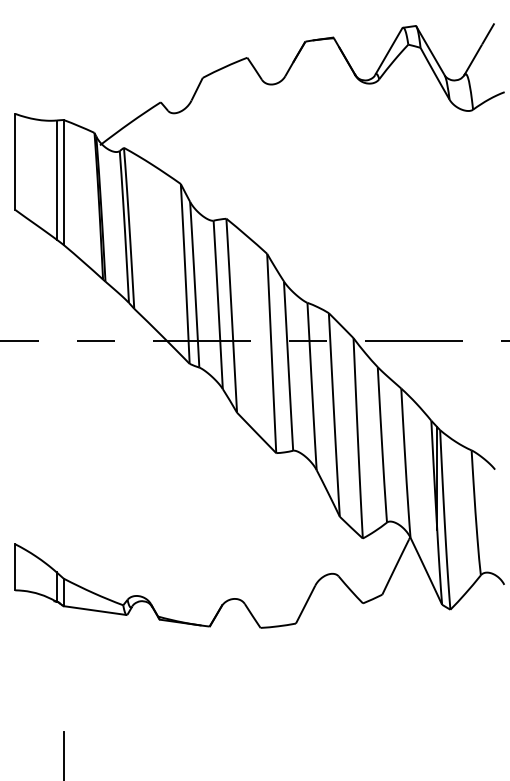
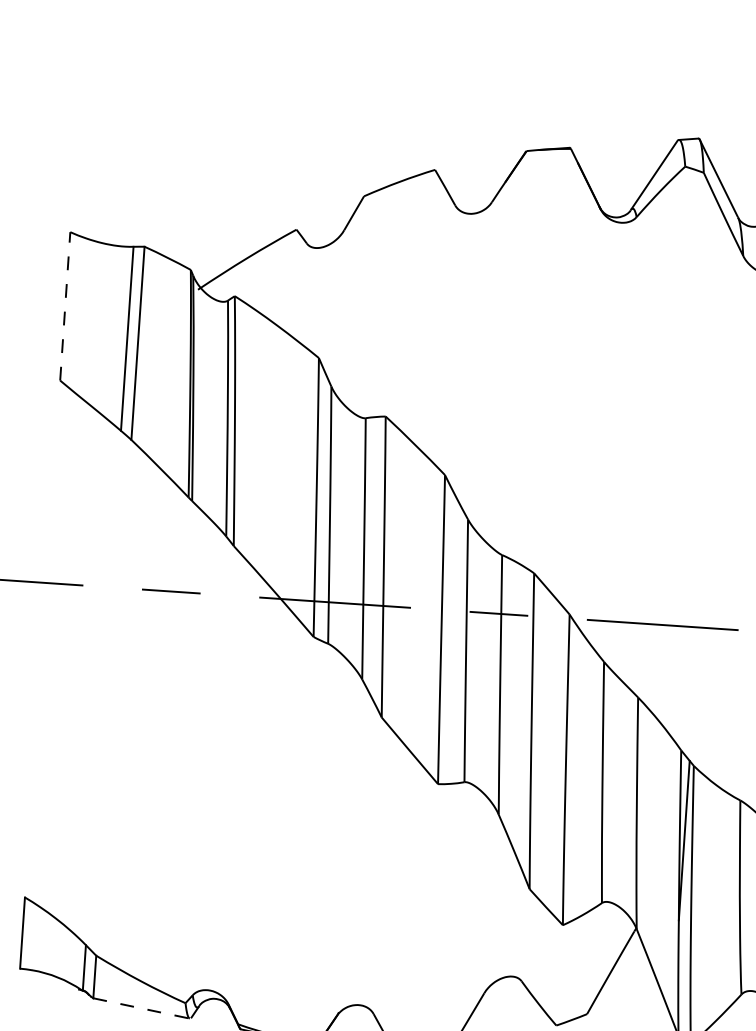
line: (15, 161) -> (65, 305), solid -> dashed
line: (95, 610) -> (142, 1008), solid -> dashed

